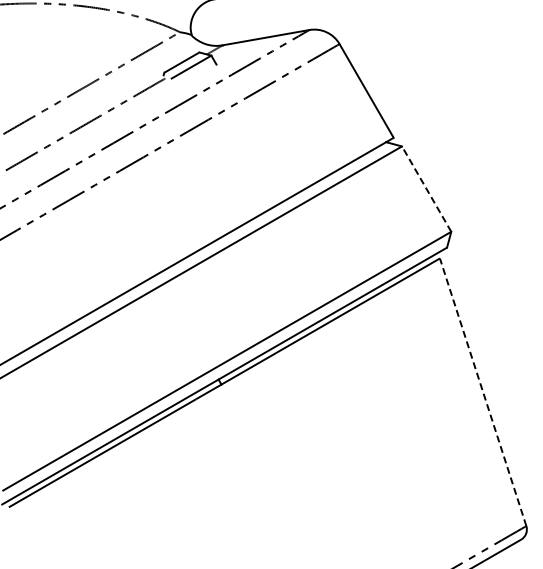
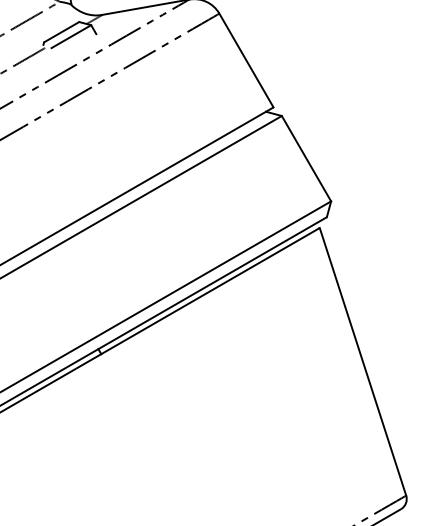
line: (426, 188) -> (306, 158), dashed -> solid
line: (483, 392) -> (363, 362), dashed -> solid

